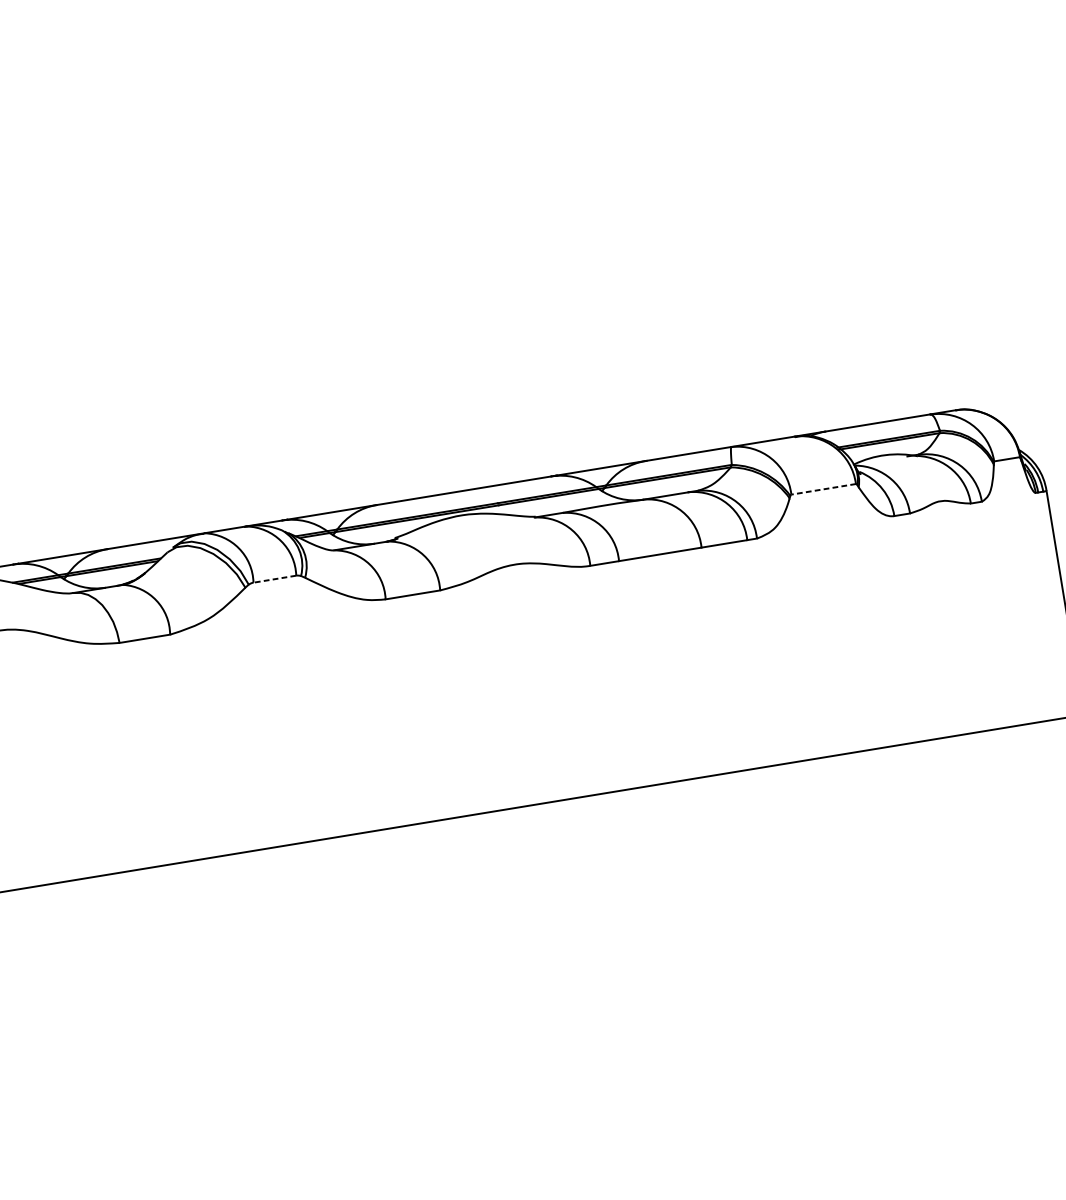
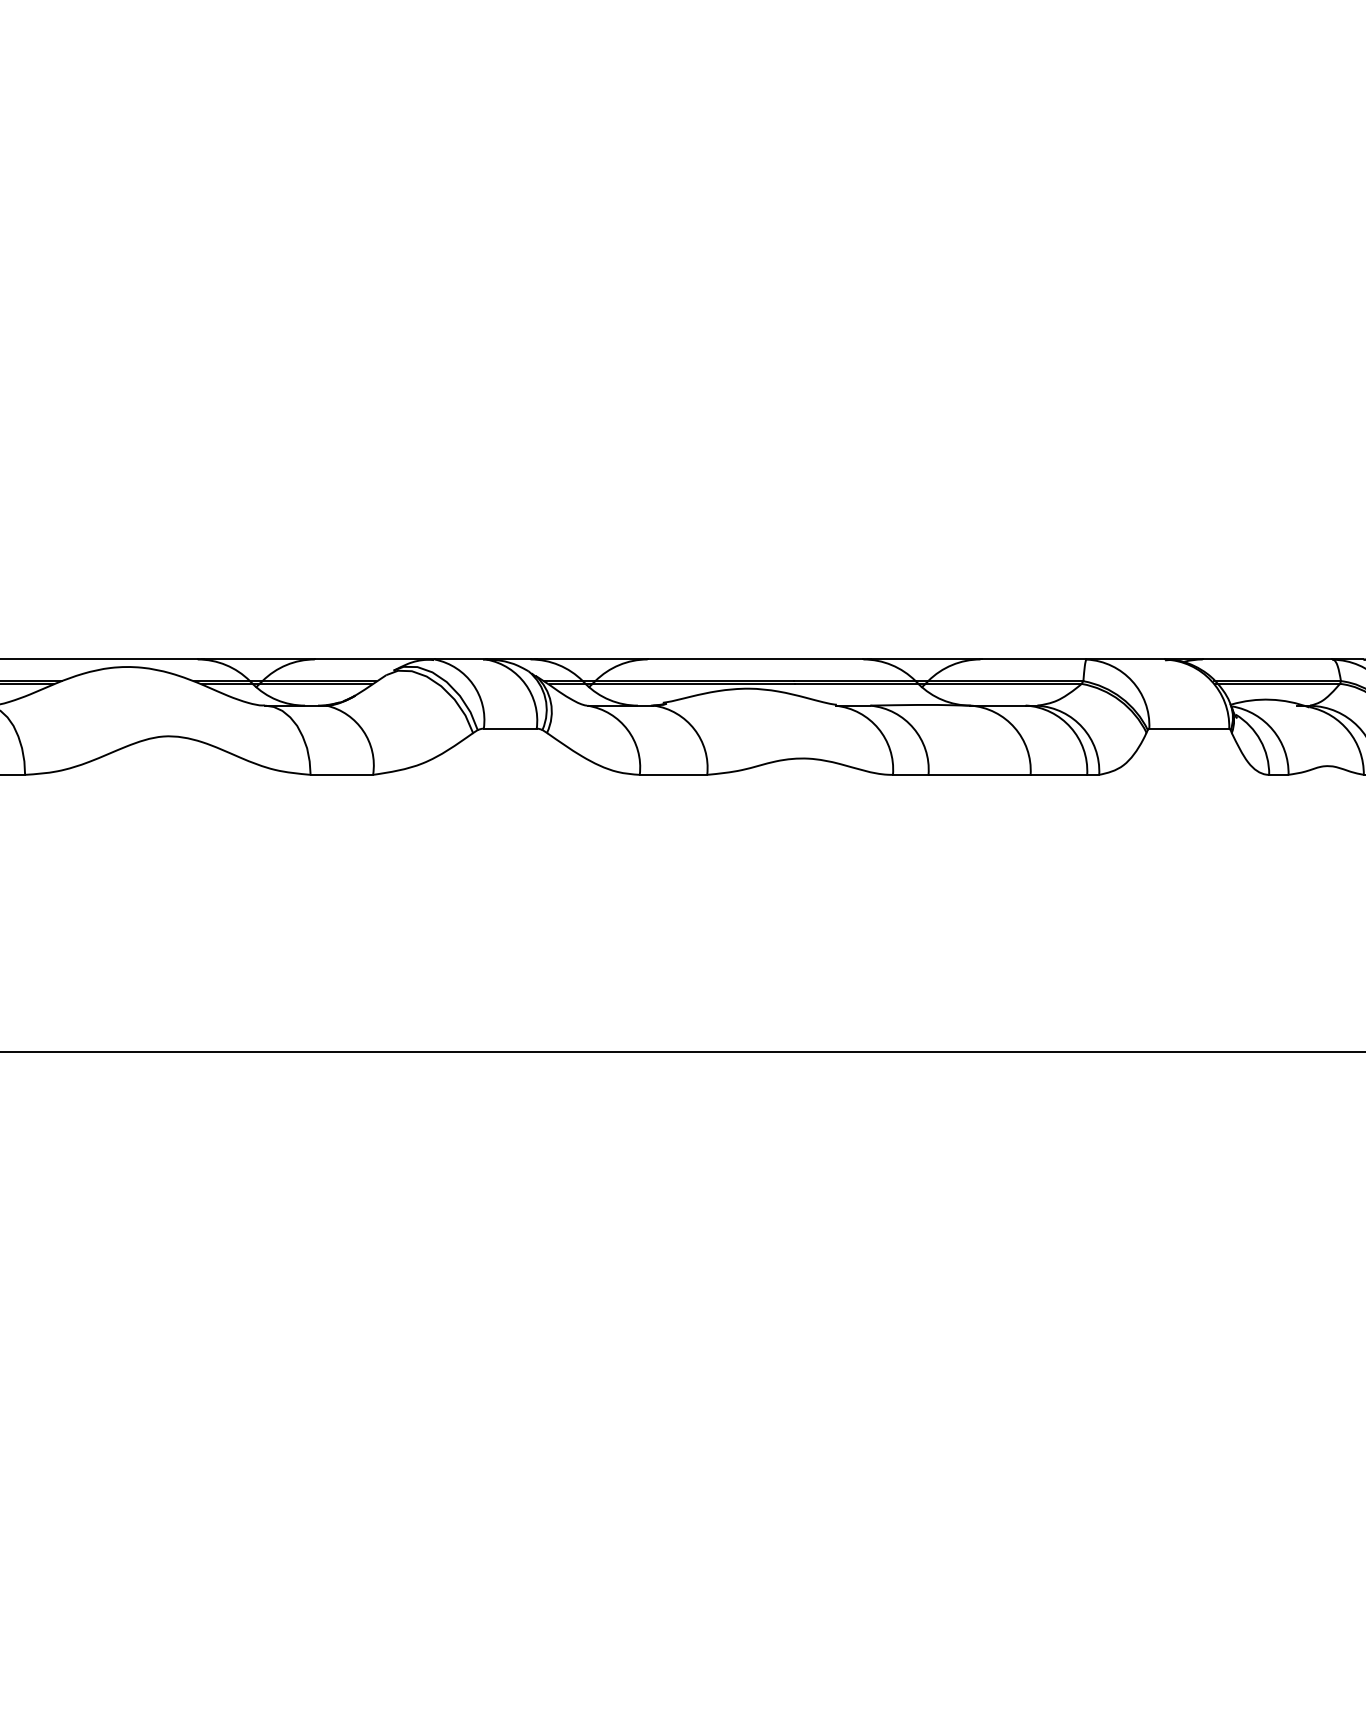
line: (823, 489) -> (1189, 728), dashed -> solid
line: (274, 579) -> (509, 728), dashed -> solid

